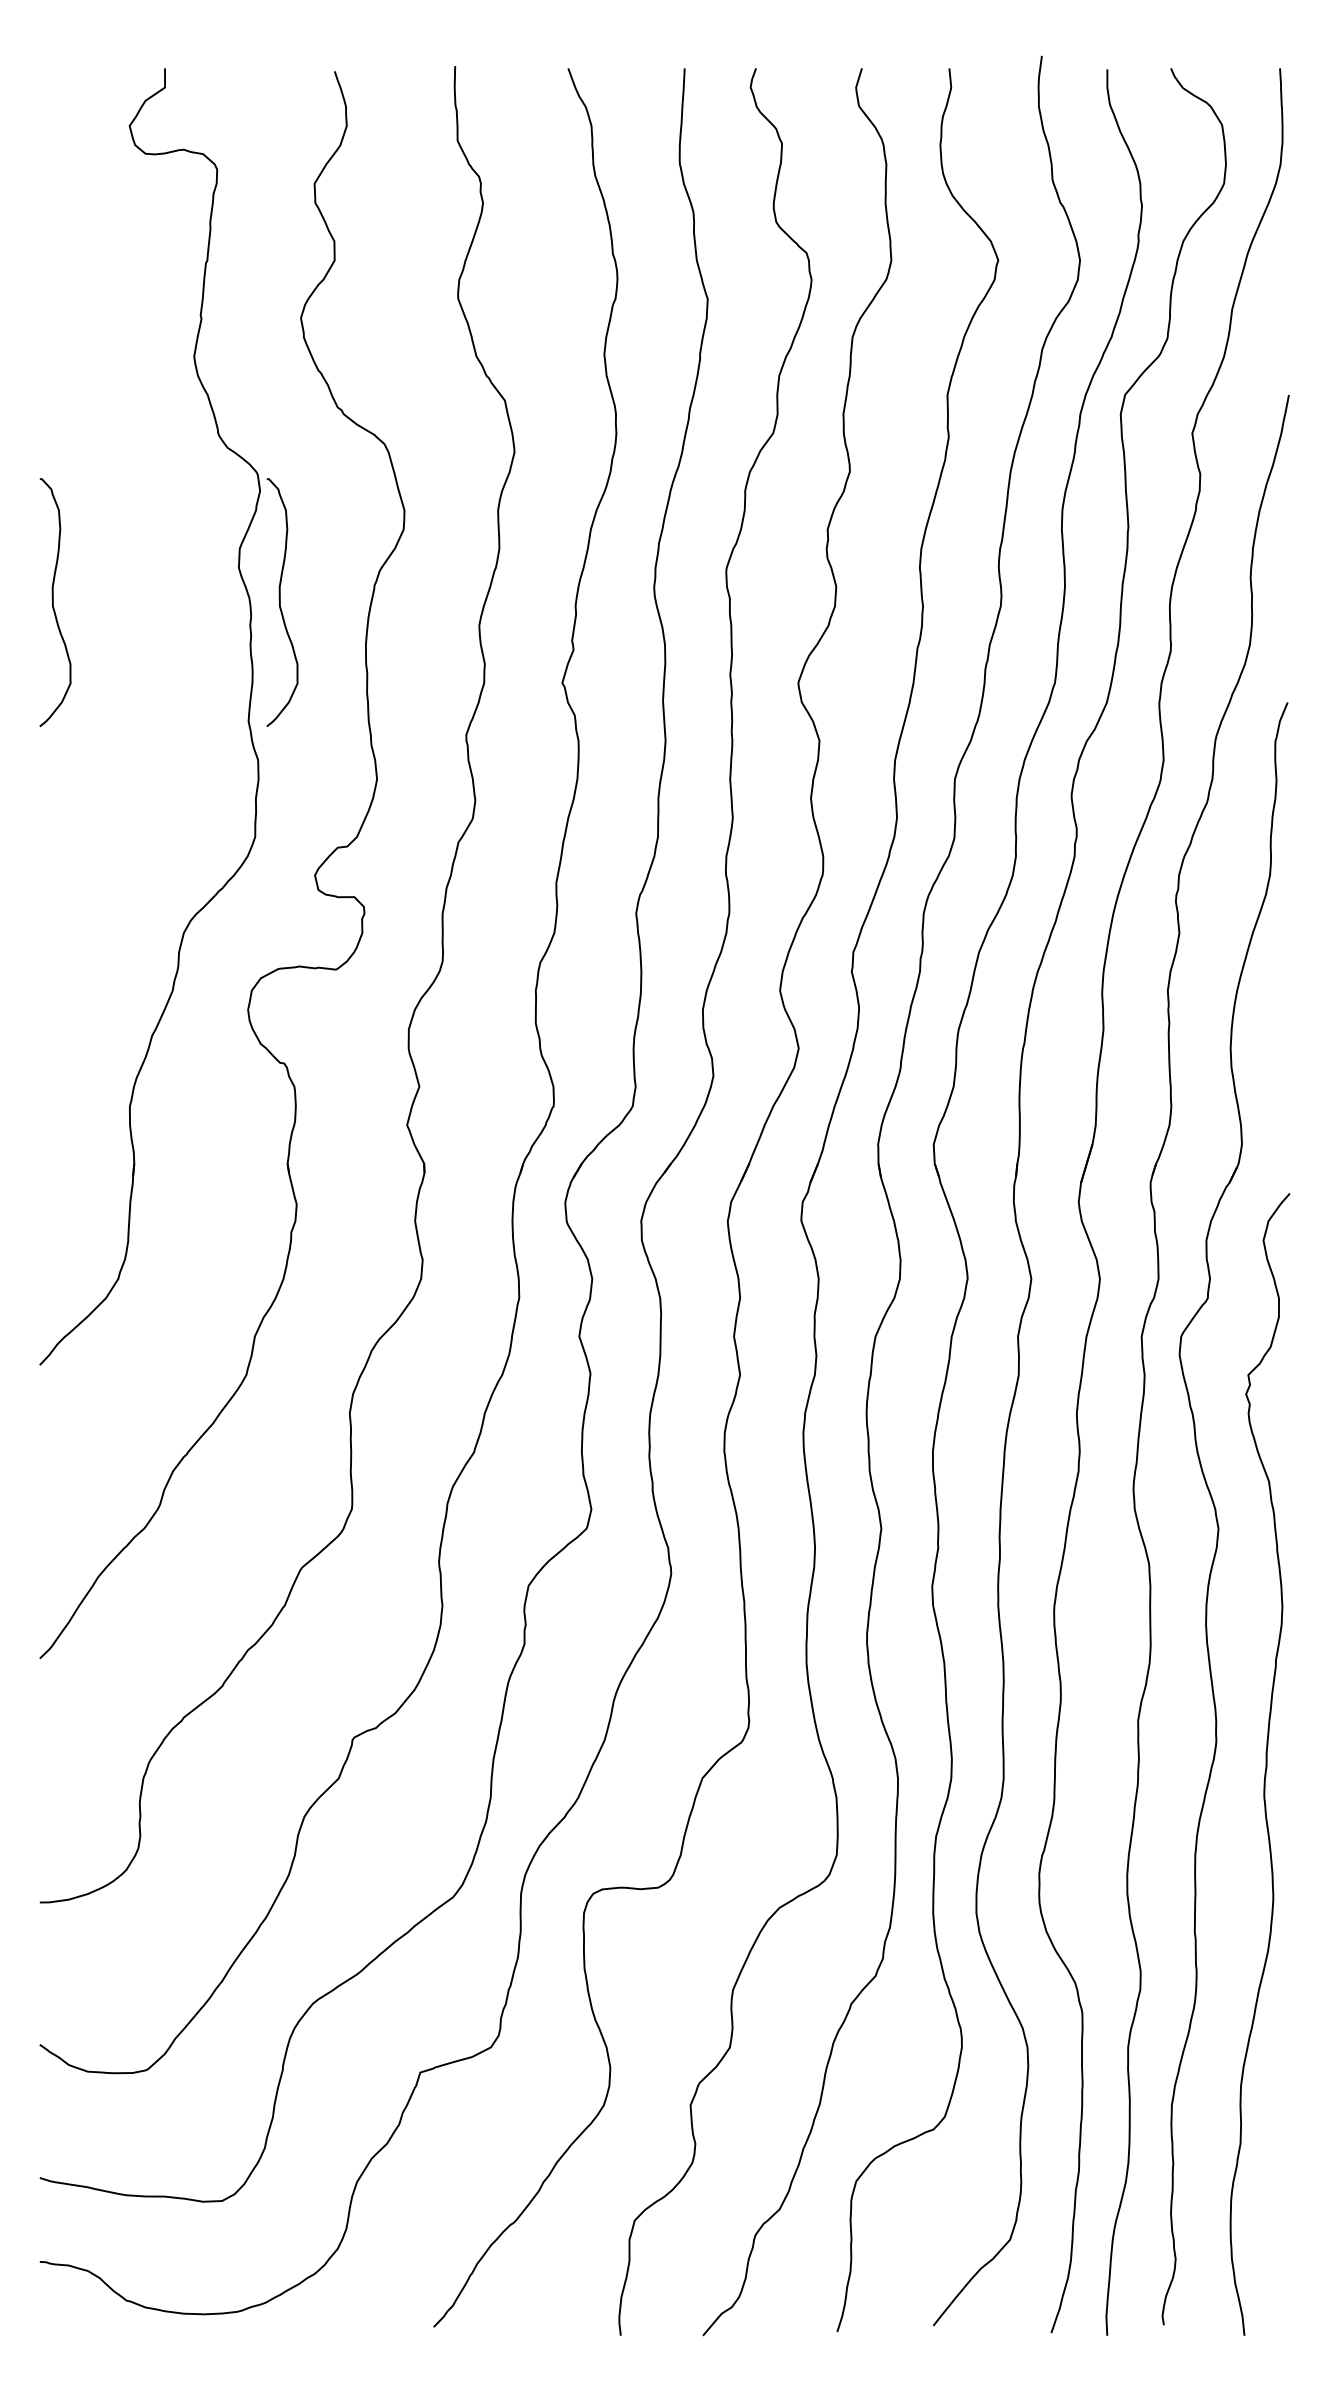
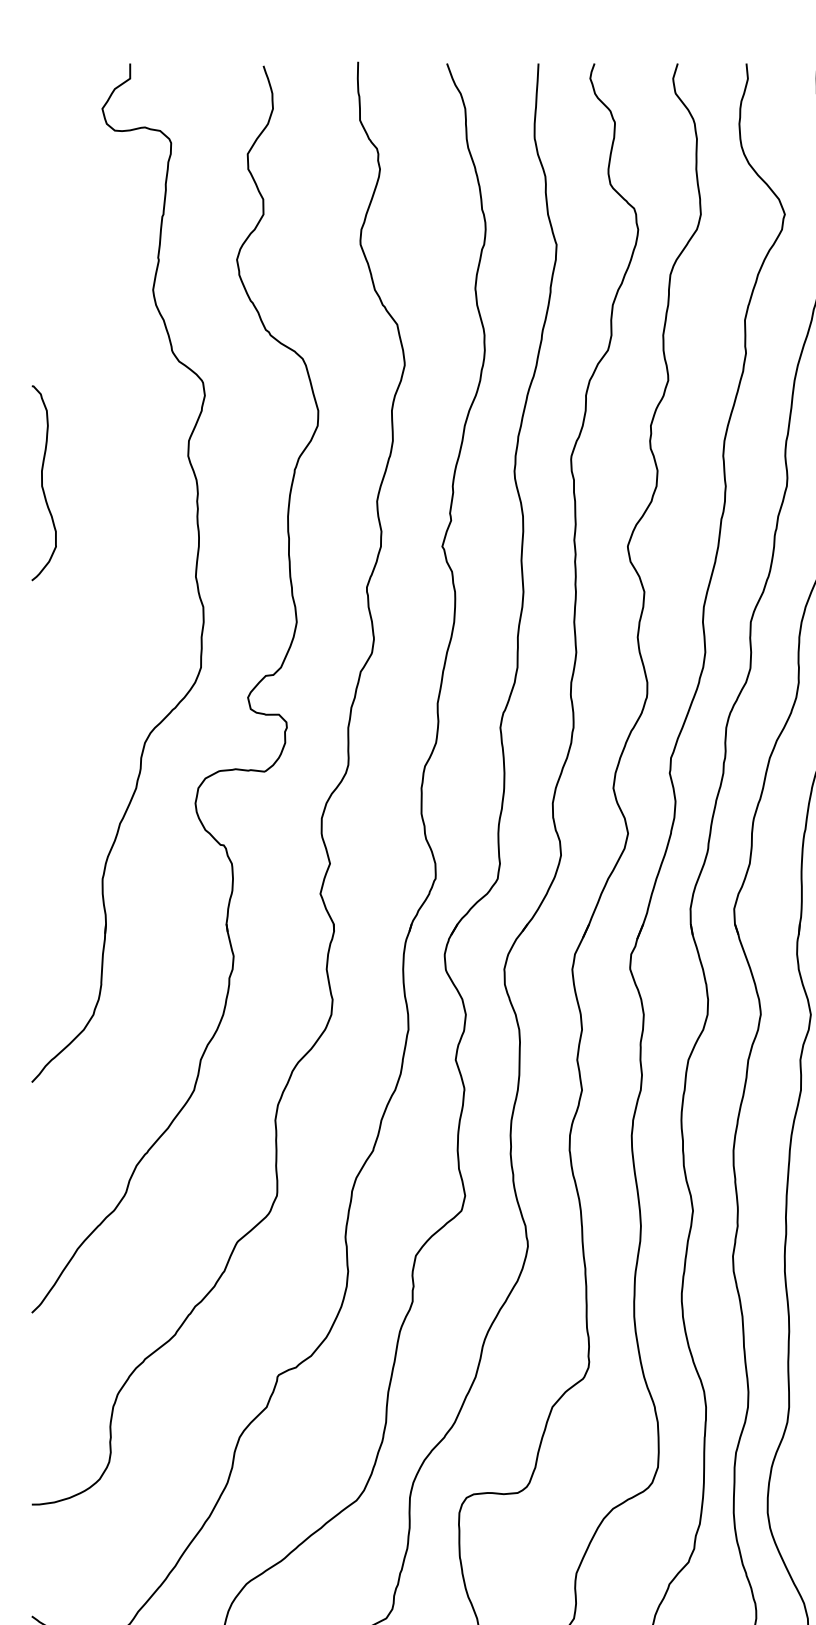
curve: (280, 602) -> (220, 483), removed

